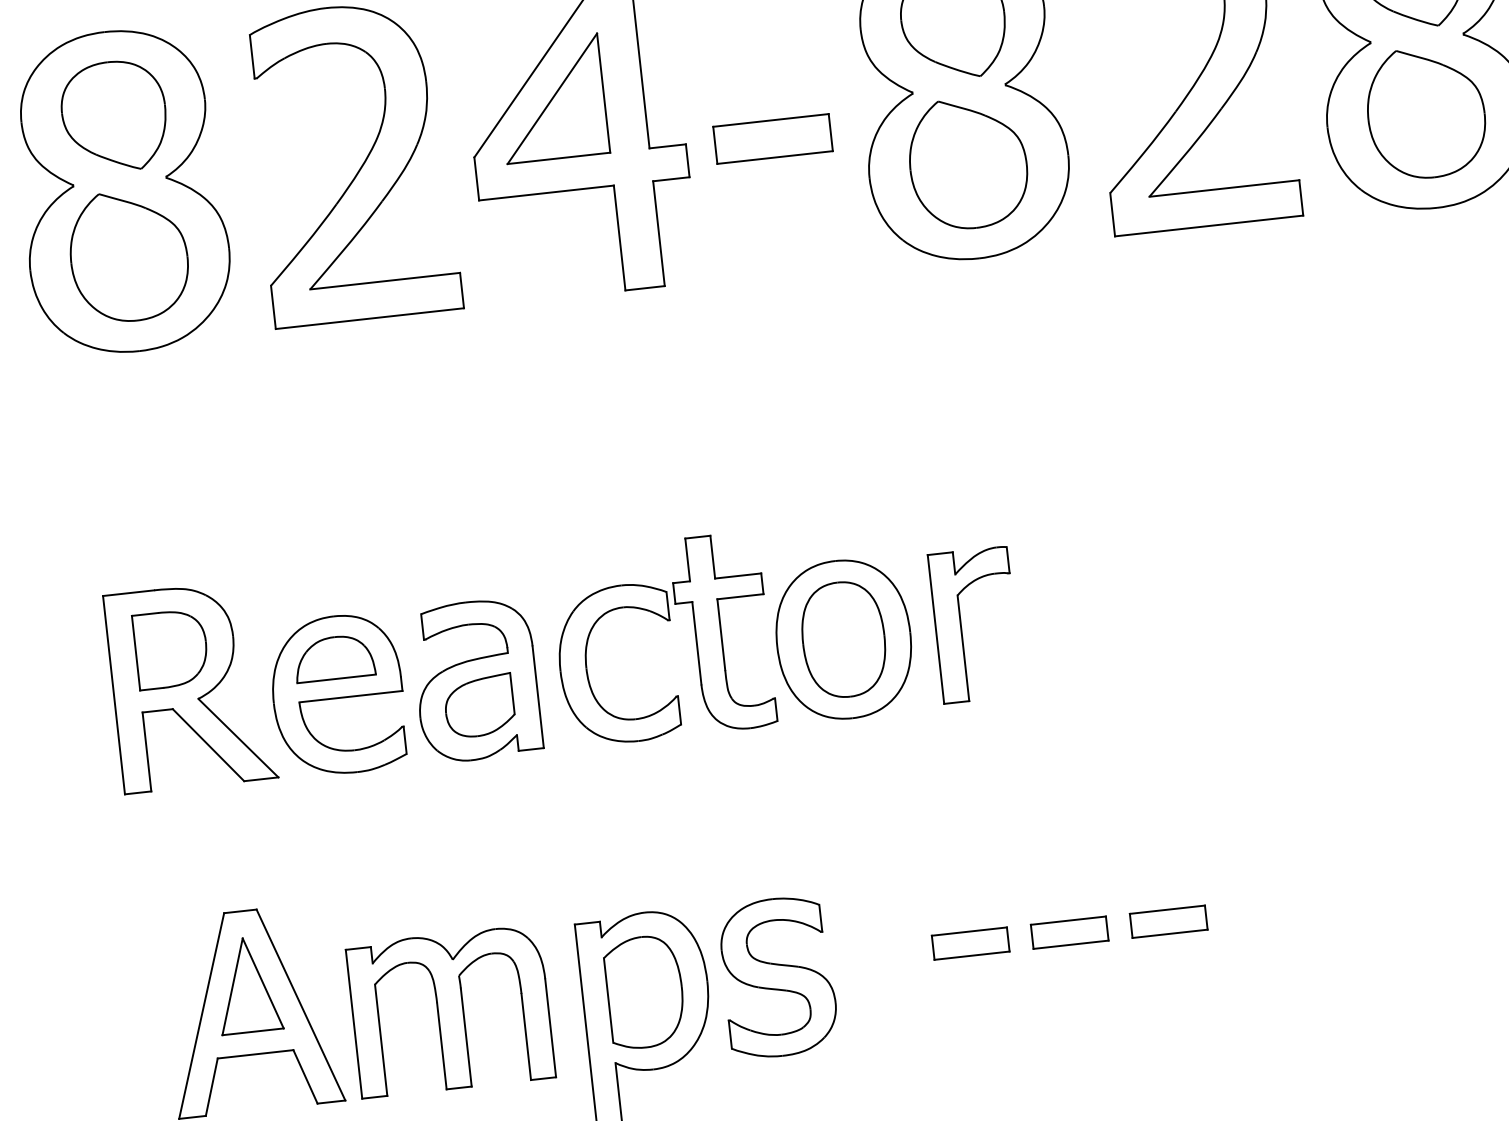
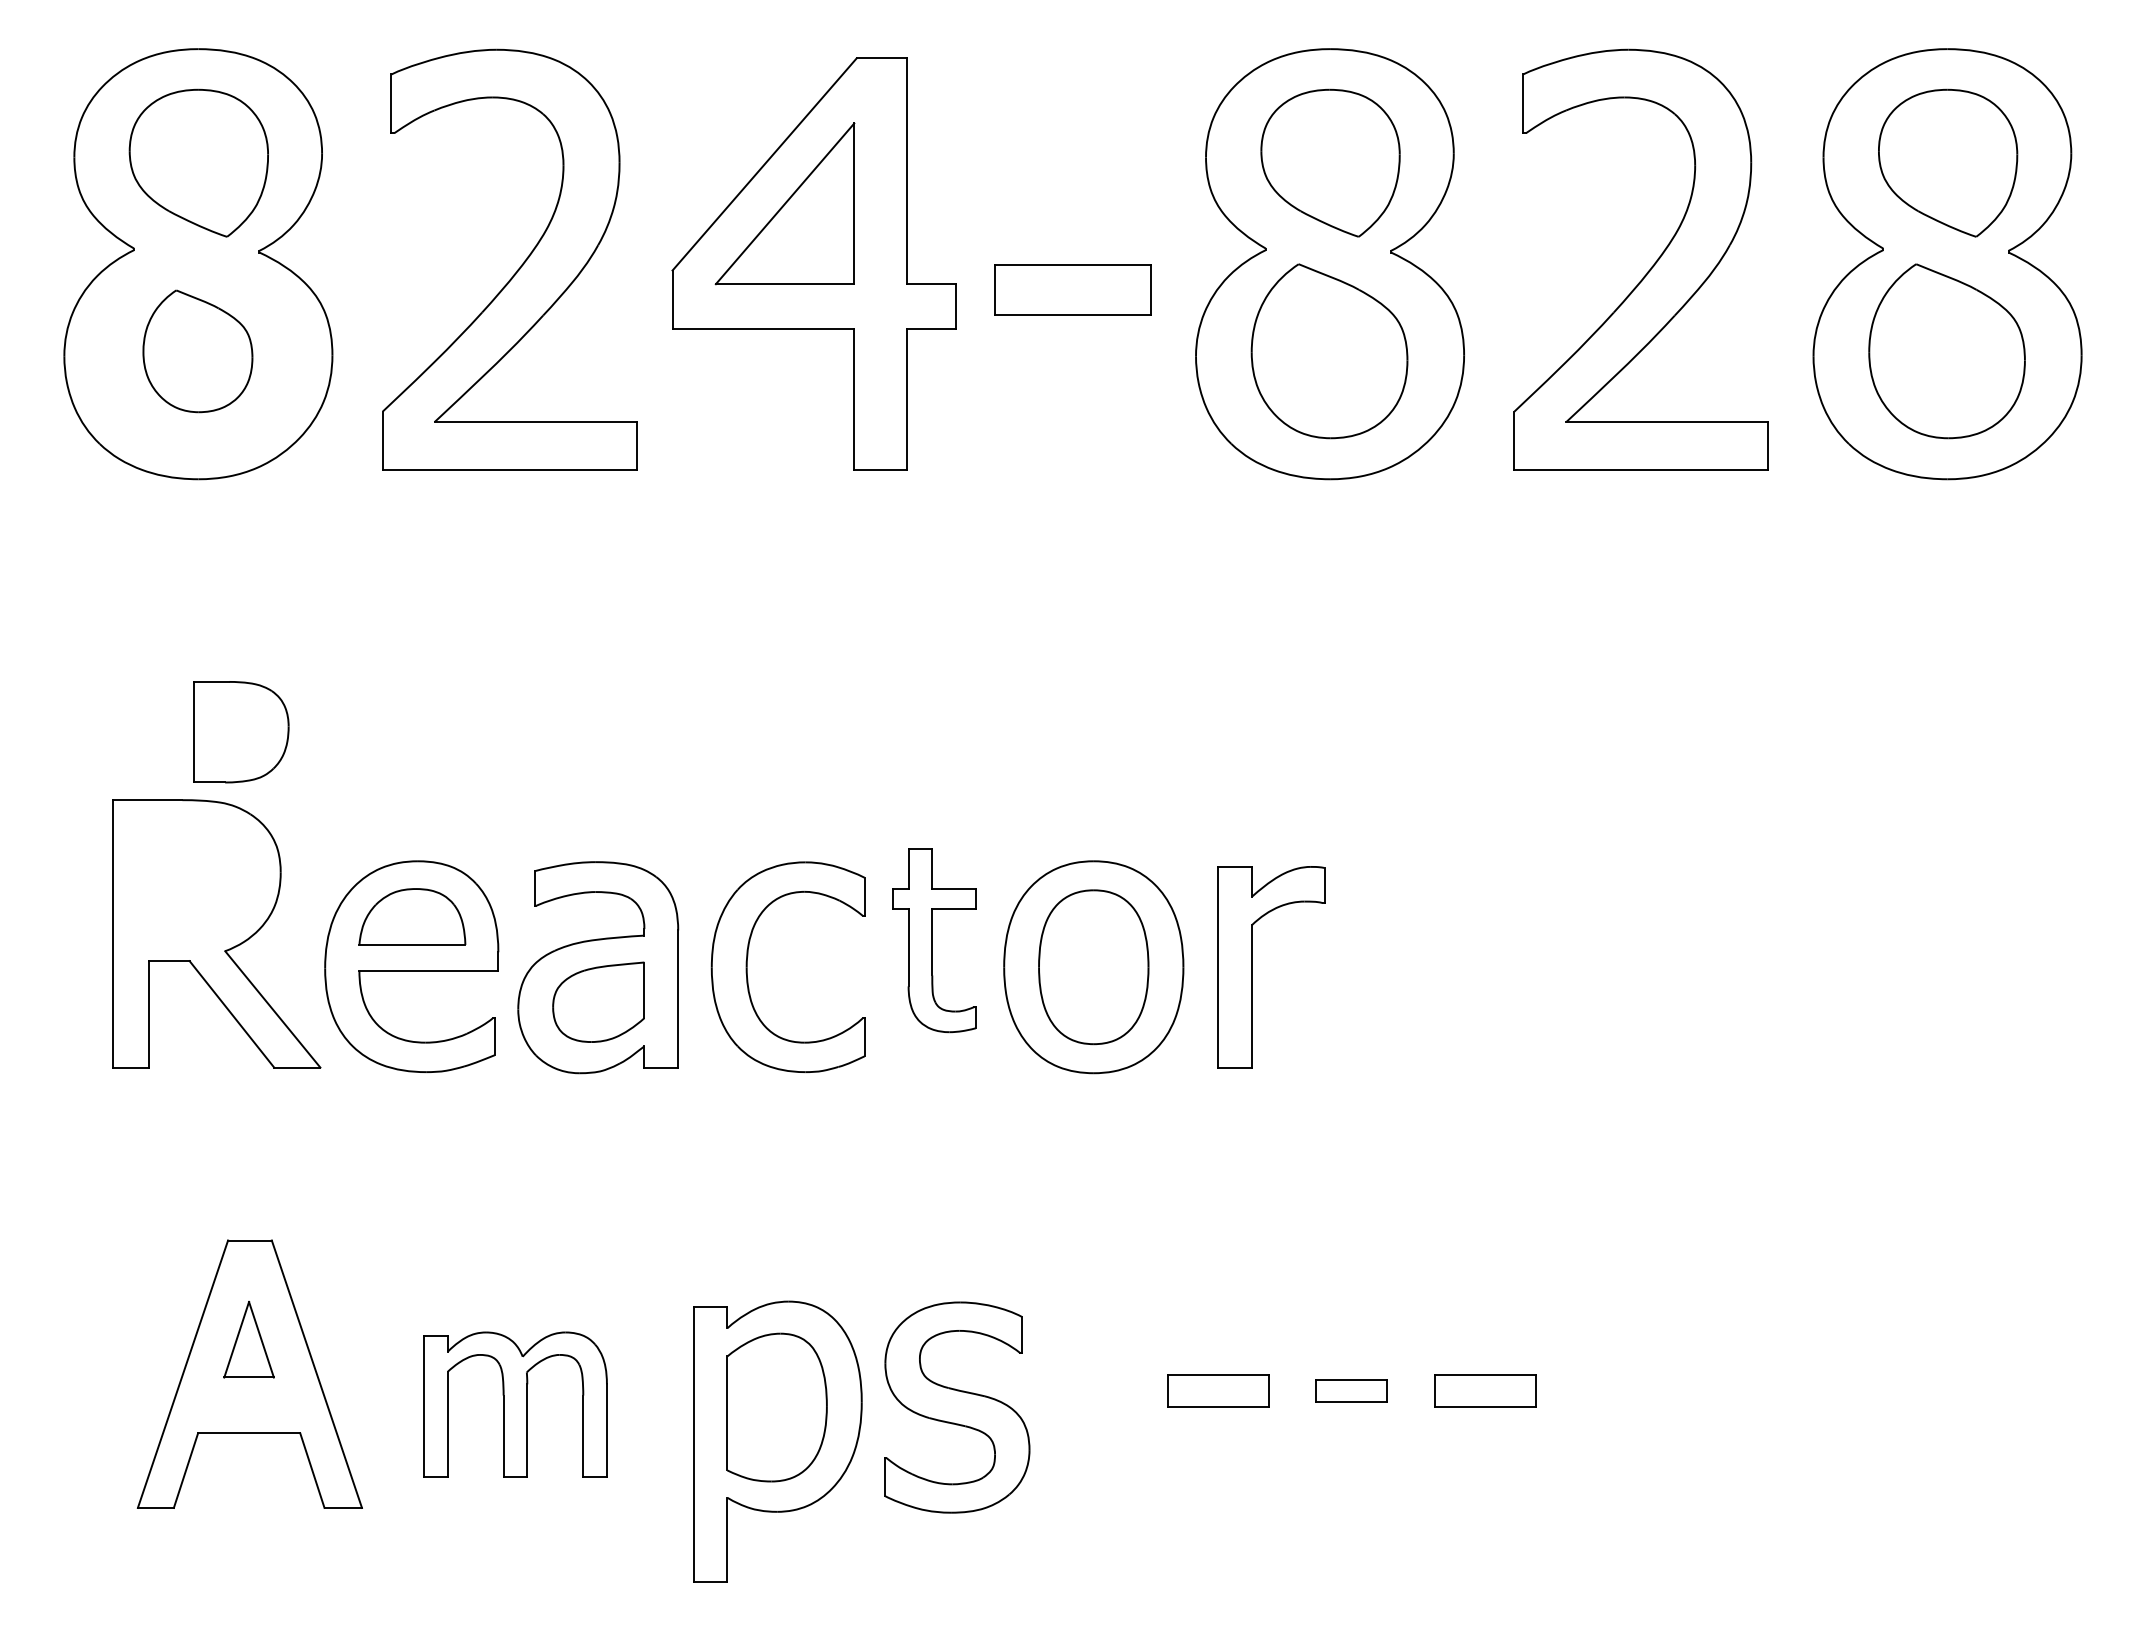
part: (128, 256) -> (197, 351), size x0.7
part: (723, 632) -> (934, 940), size x0.7
part: (171, 649) -> (241, 732), moved
part: (1069, 932) -> (1351, 1390), size x0.7
part: (247, 984) -> (248, 1339), size x0.6
part: (450, 1011) -> (515, 1404), size x0.7

